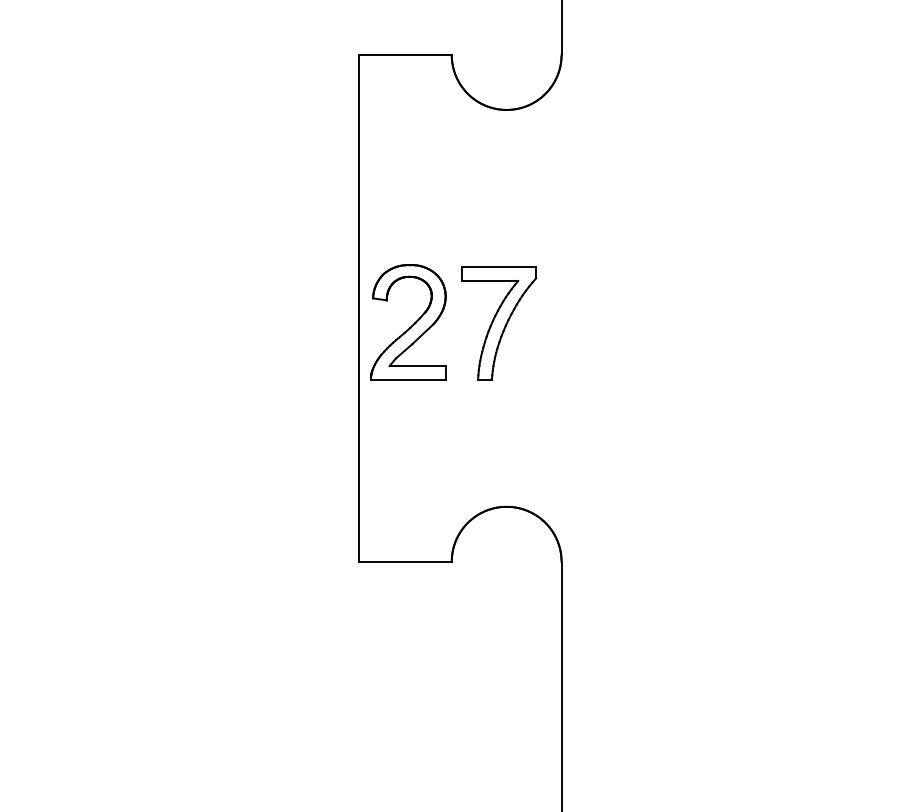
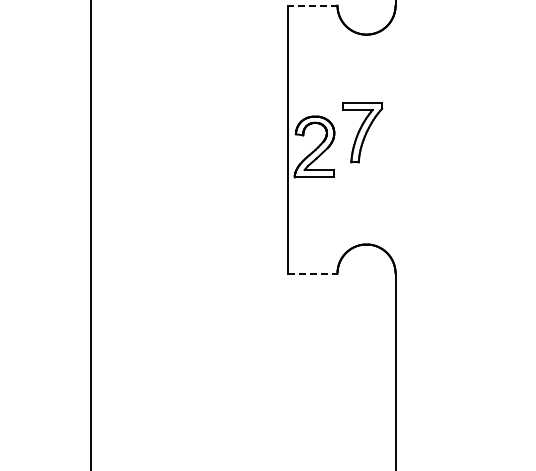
line: (404, 54) -> (312, 5), solid -> dashed
part: (499, 323) -> (362, 132), moved
line: (404, 561) -> (312, 273), solid -> dashed

